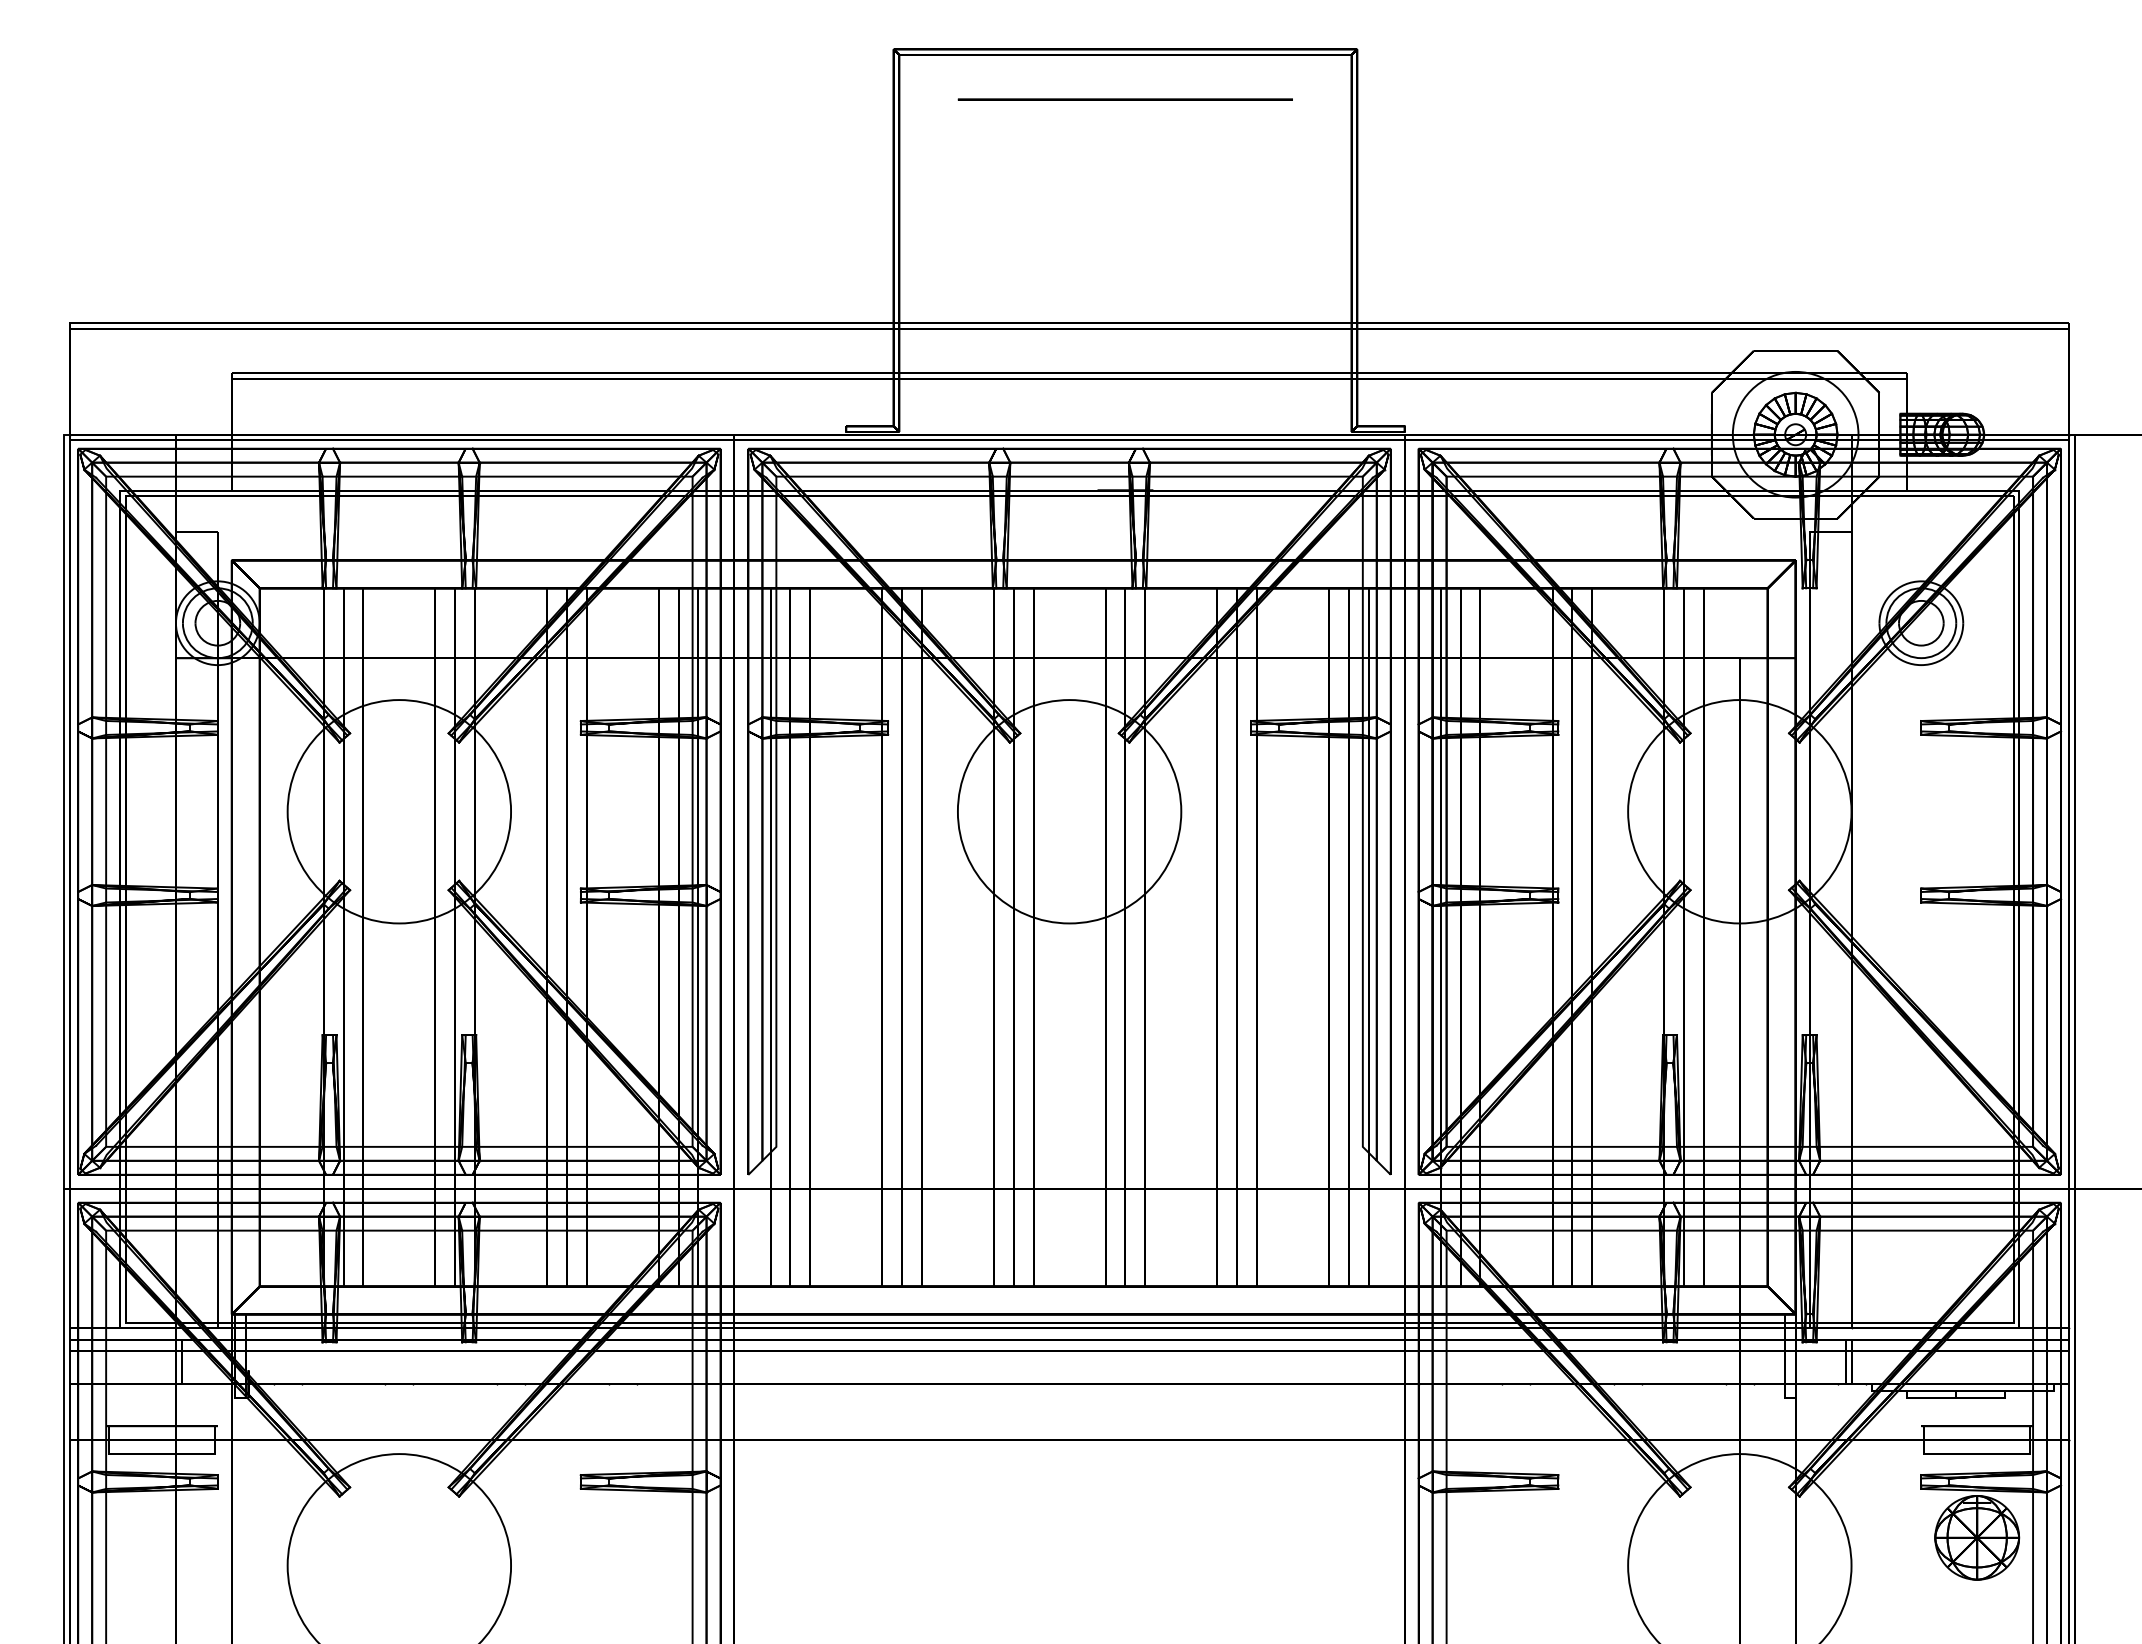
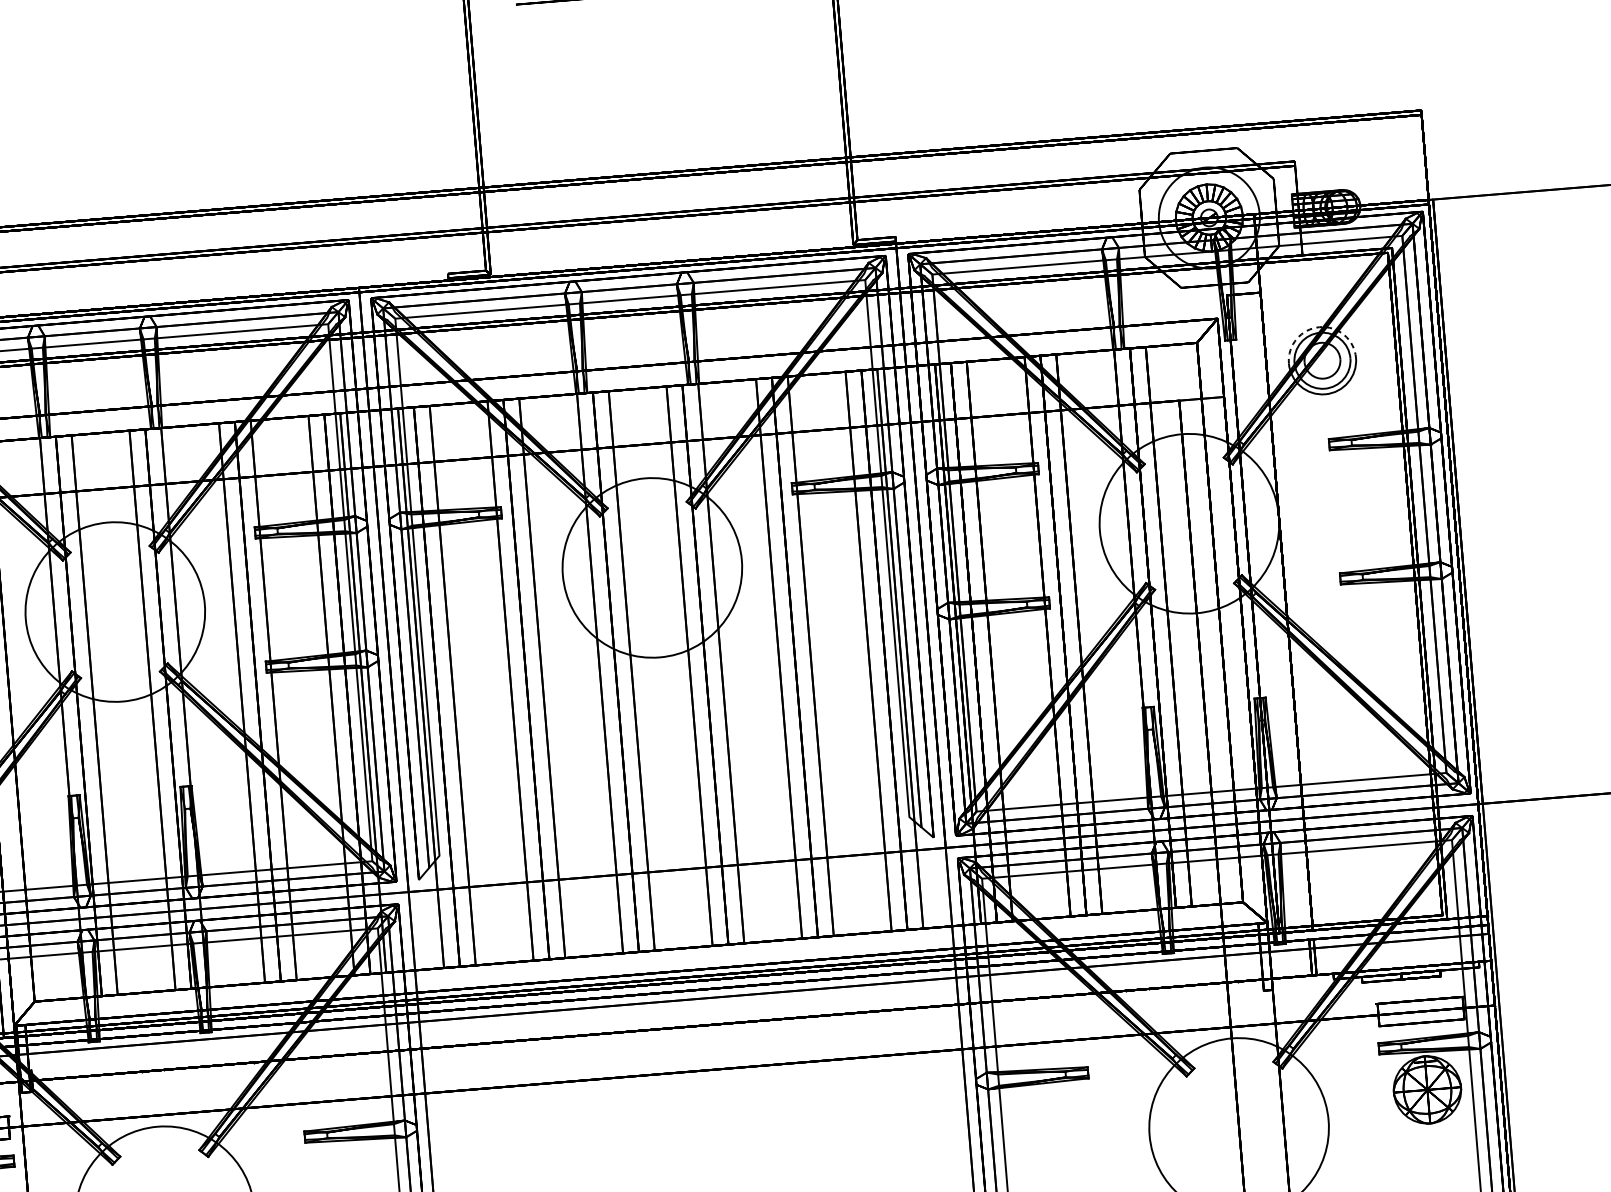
arc: (1921, 581) -> (1319, 327), solid -> dashed

